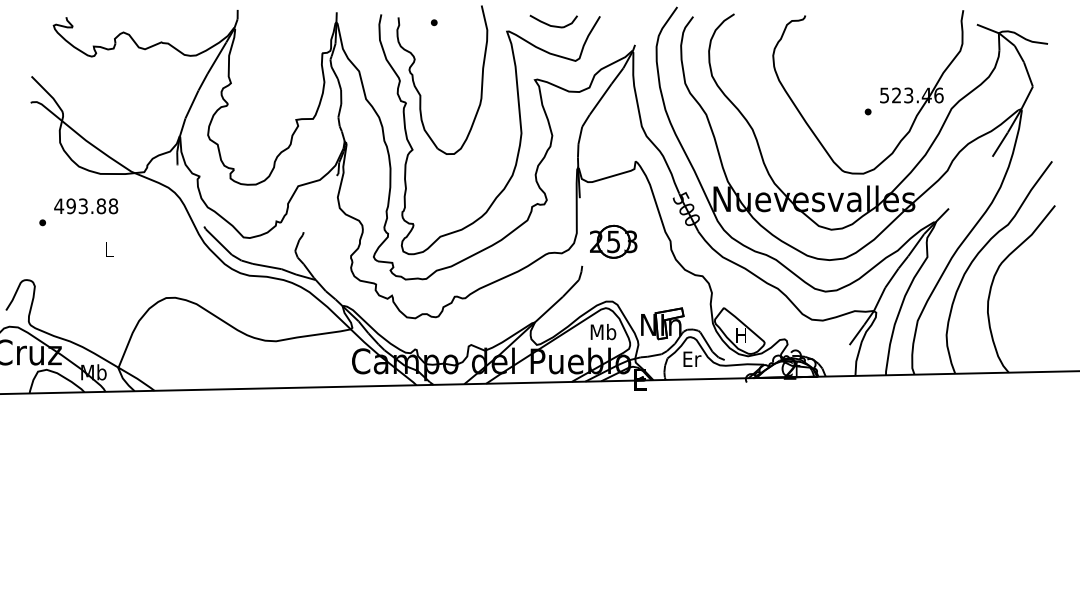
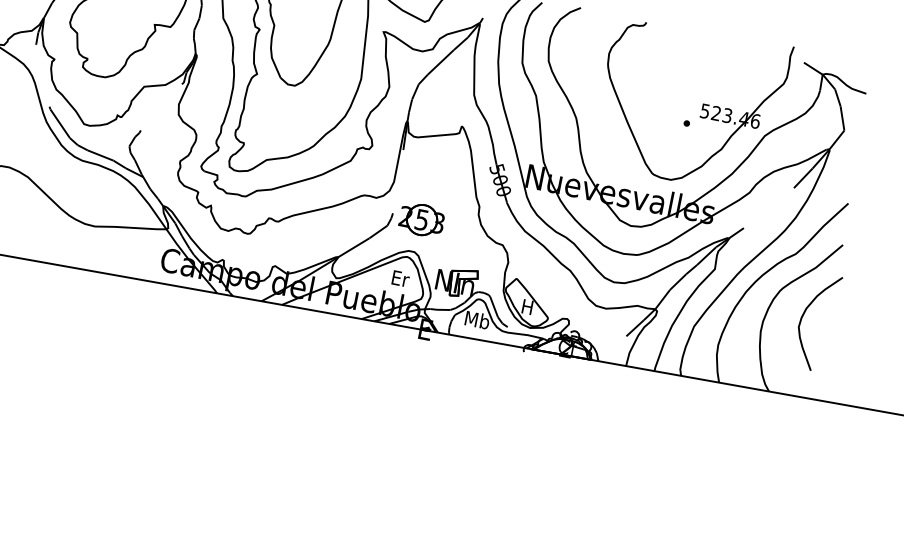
part: (613, 241) -> (421, 219), moved
curve: (1029, 286) -> (804, 315), added
text: (603, 332) -> (400, 279), Mb -> Er
text: (691, 359) -> (477, 320), Er -> Mb

